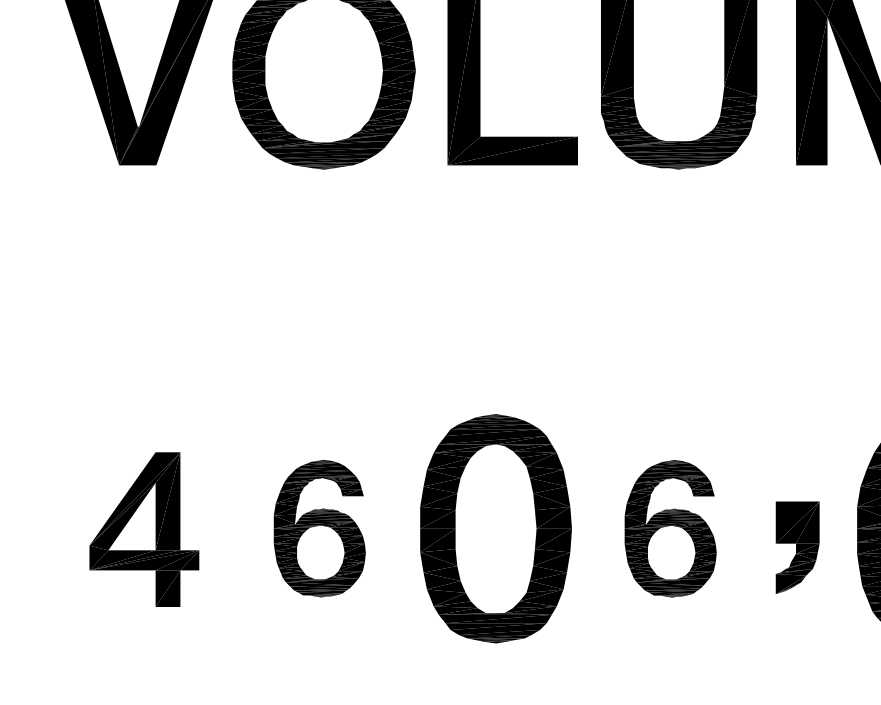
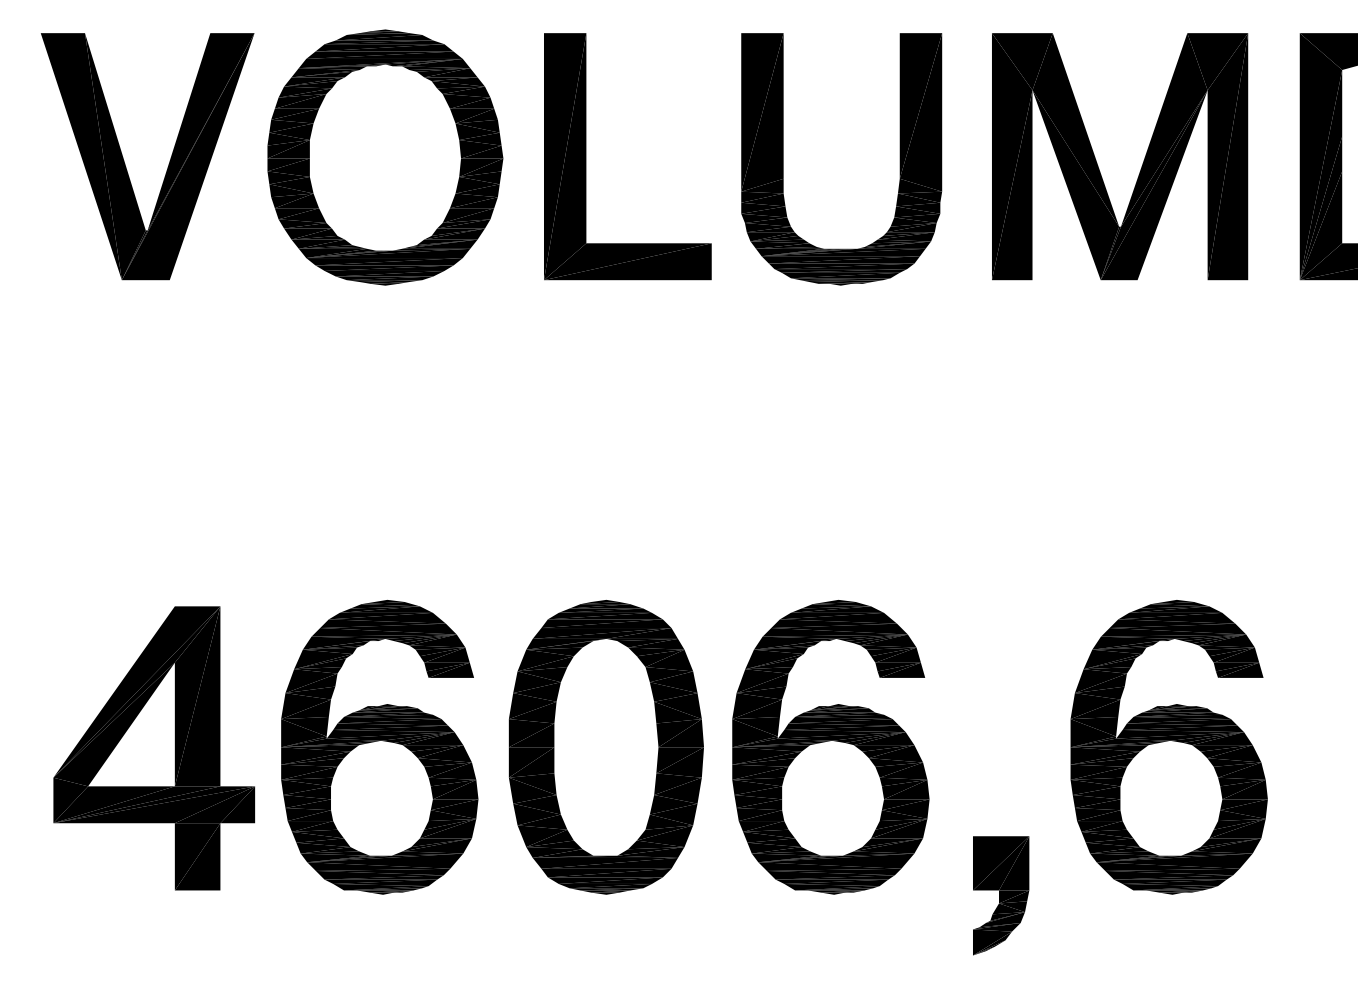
part: (319, 528) -> (379, 746), size x1.67
part: (670, 528) -> (830, 747), size x1.67
part: (144, 529) -> (154, 748), size x1.43
part: (797, 547) -> (1001, 895), moved

